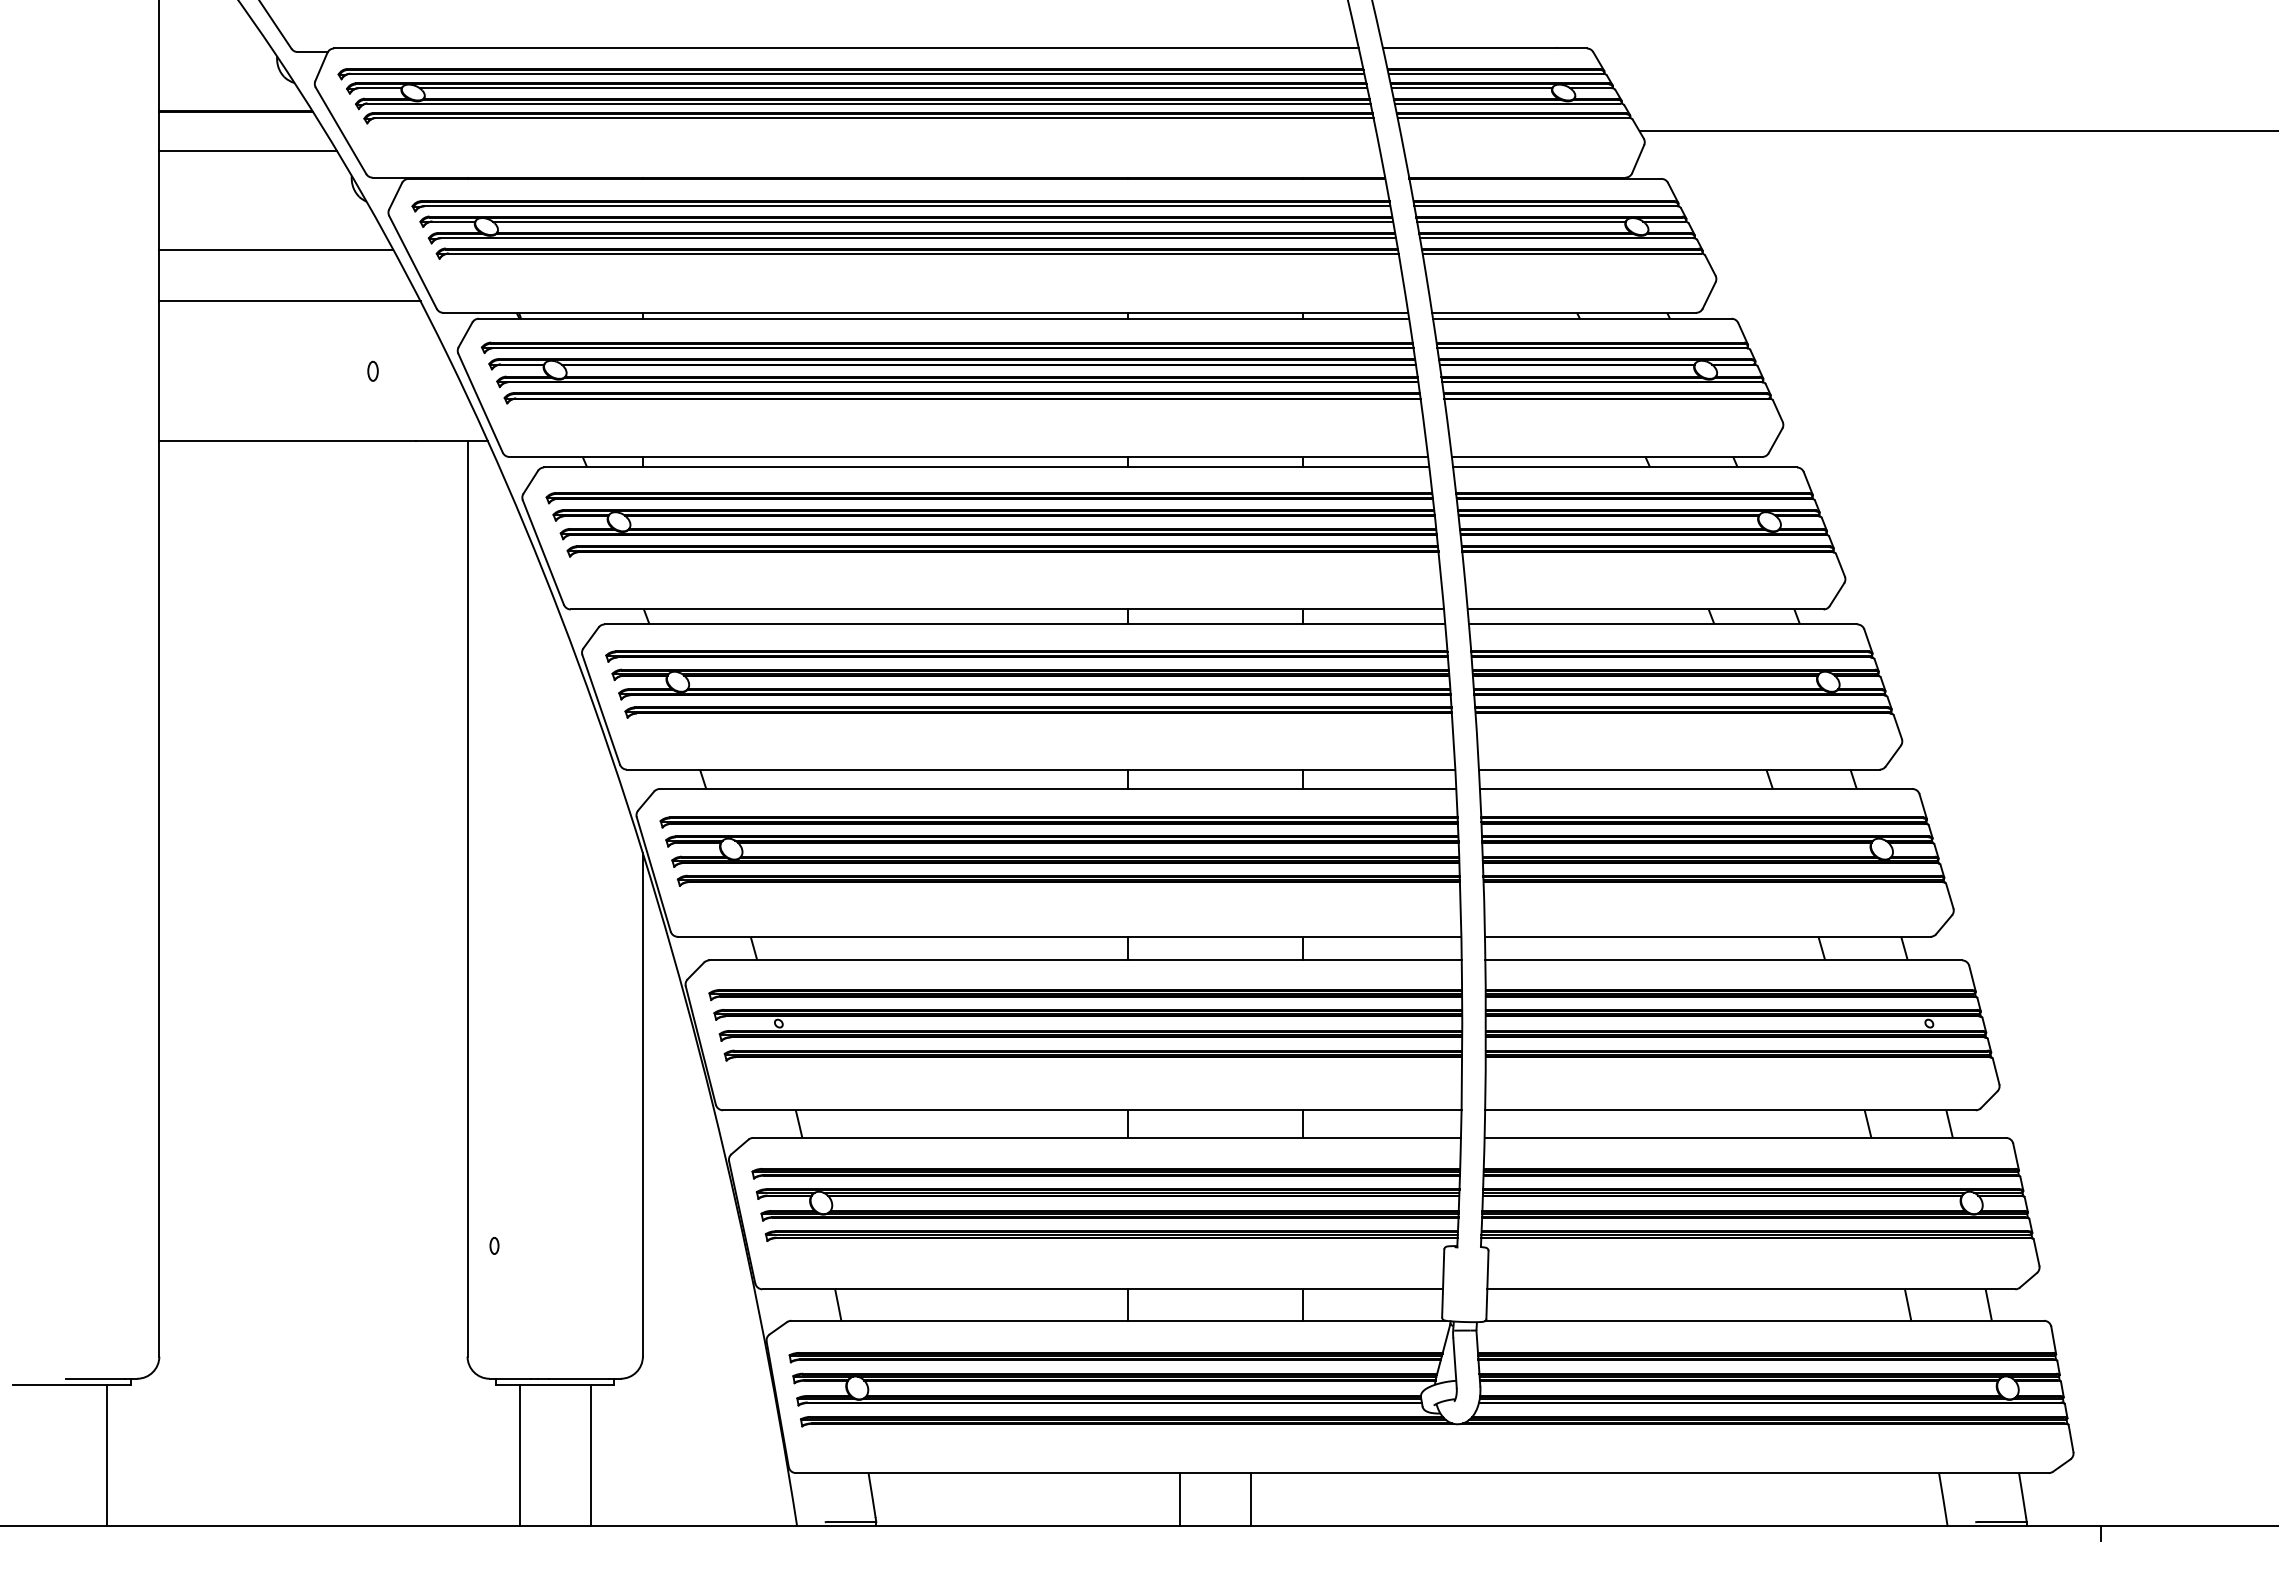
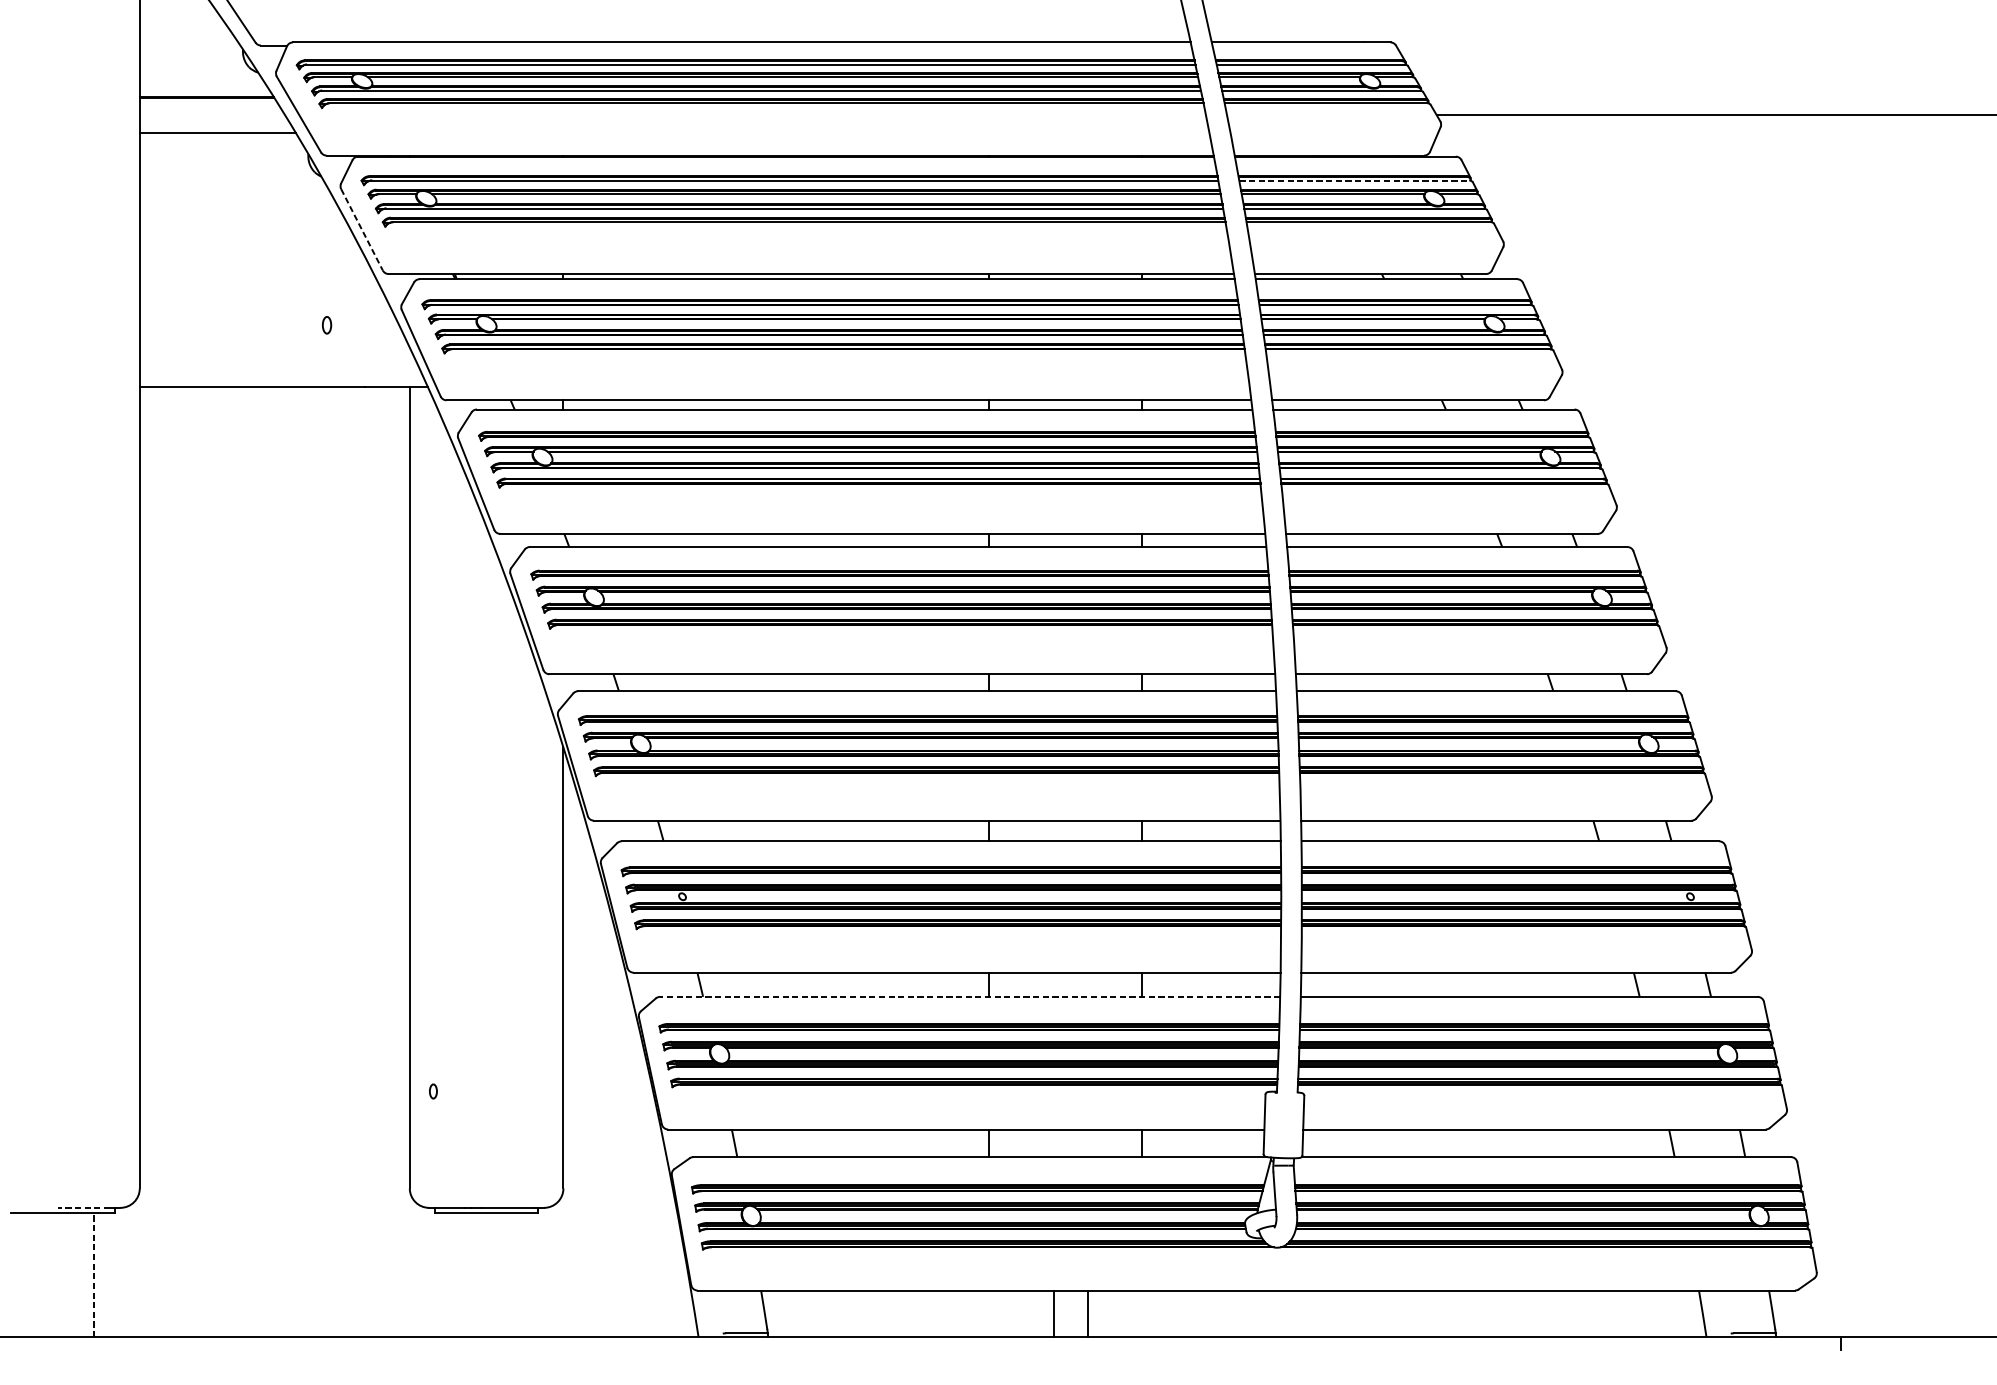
line: (1546, 206) -> (1355, 180), solid -> dashed
line: (276, 249) -> (242, 218), removed
line: (413, 262) -> (362, 229), solid -> dashed
line: (289, 301) -> (253, 264), removed
line: (1107, 1137) -> (970, 996), solid -> dashed
line: (95, 1378) -> (83, 1207), solid -> dashed
line: (107, 1455) -> (94, 1275), solid -> dashed
line: (519, 1455) -> (455, 1275), removed
line: (590, 1455) -> (517, 1275), removed
line: (1180, 1499) -> (1087, 1313), moved
line: (1251, 1499) -> (1053, 1313), moved

